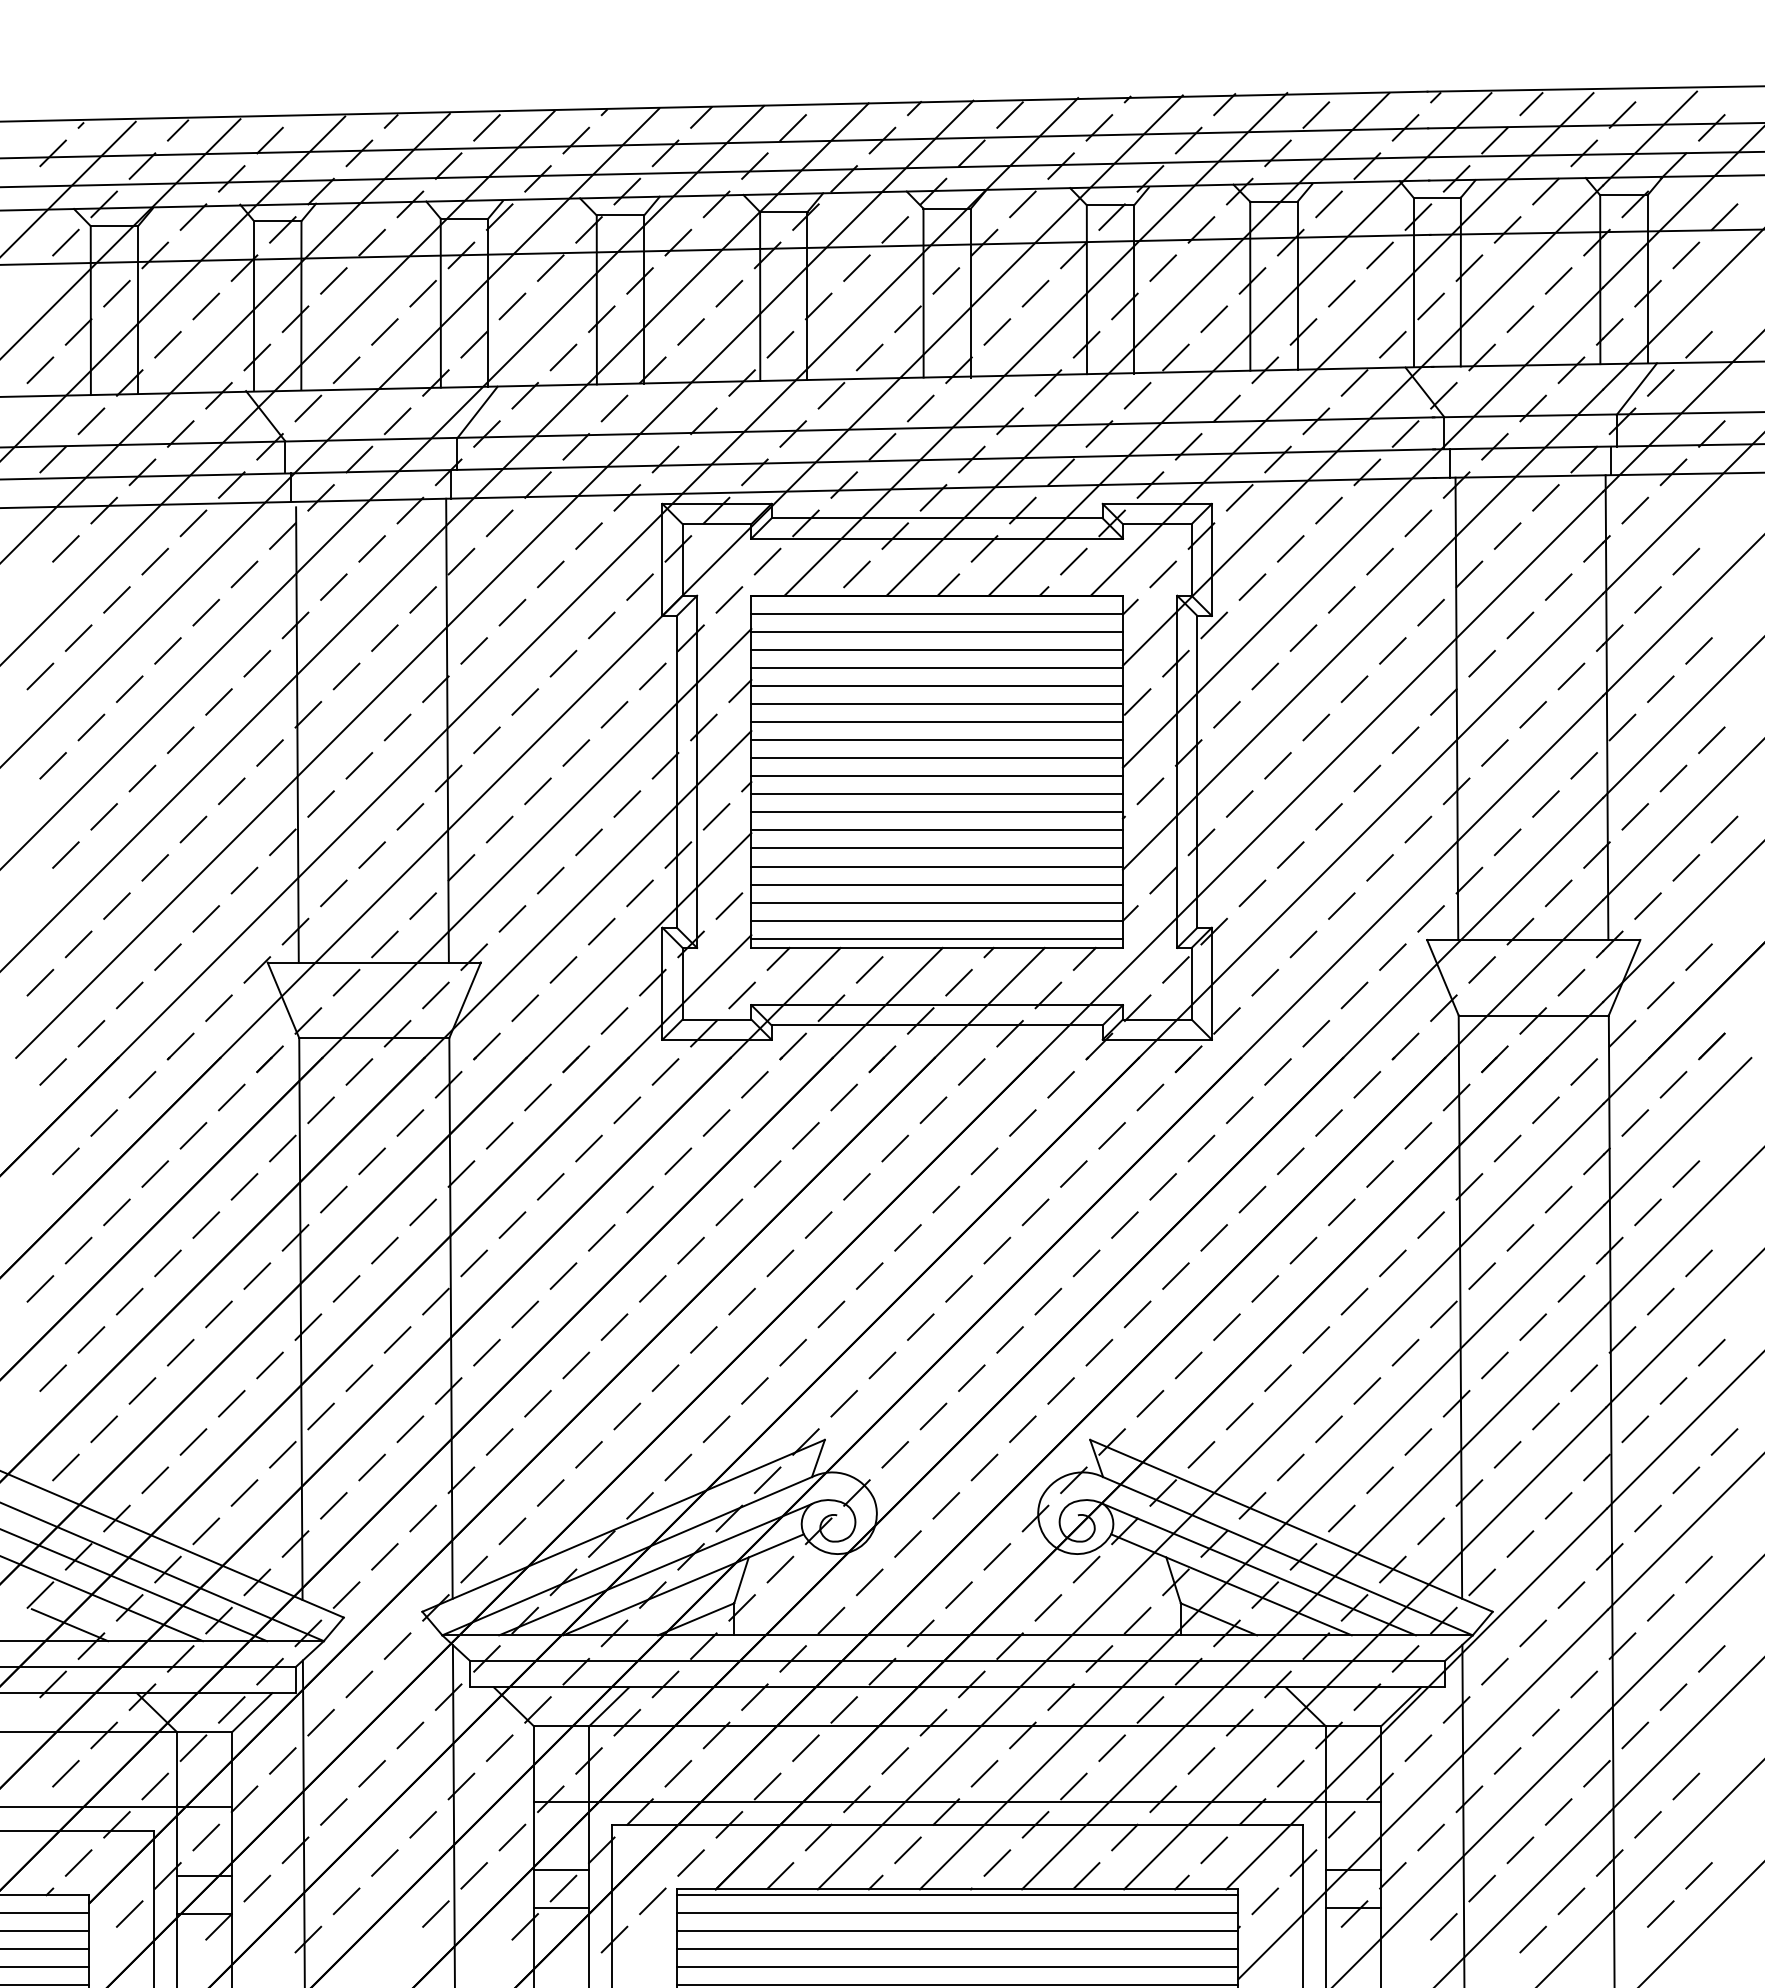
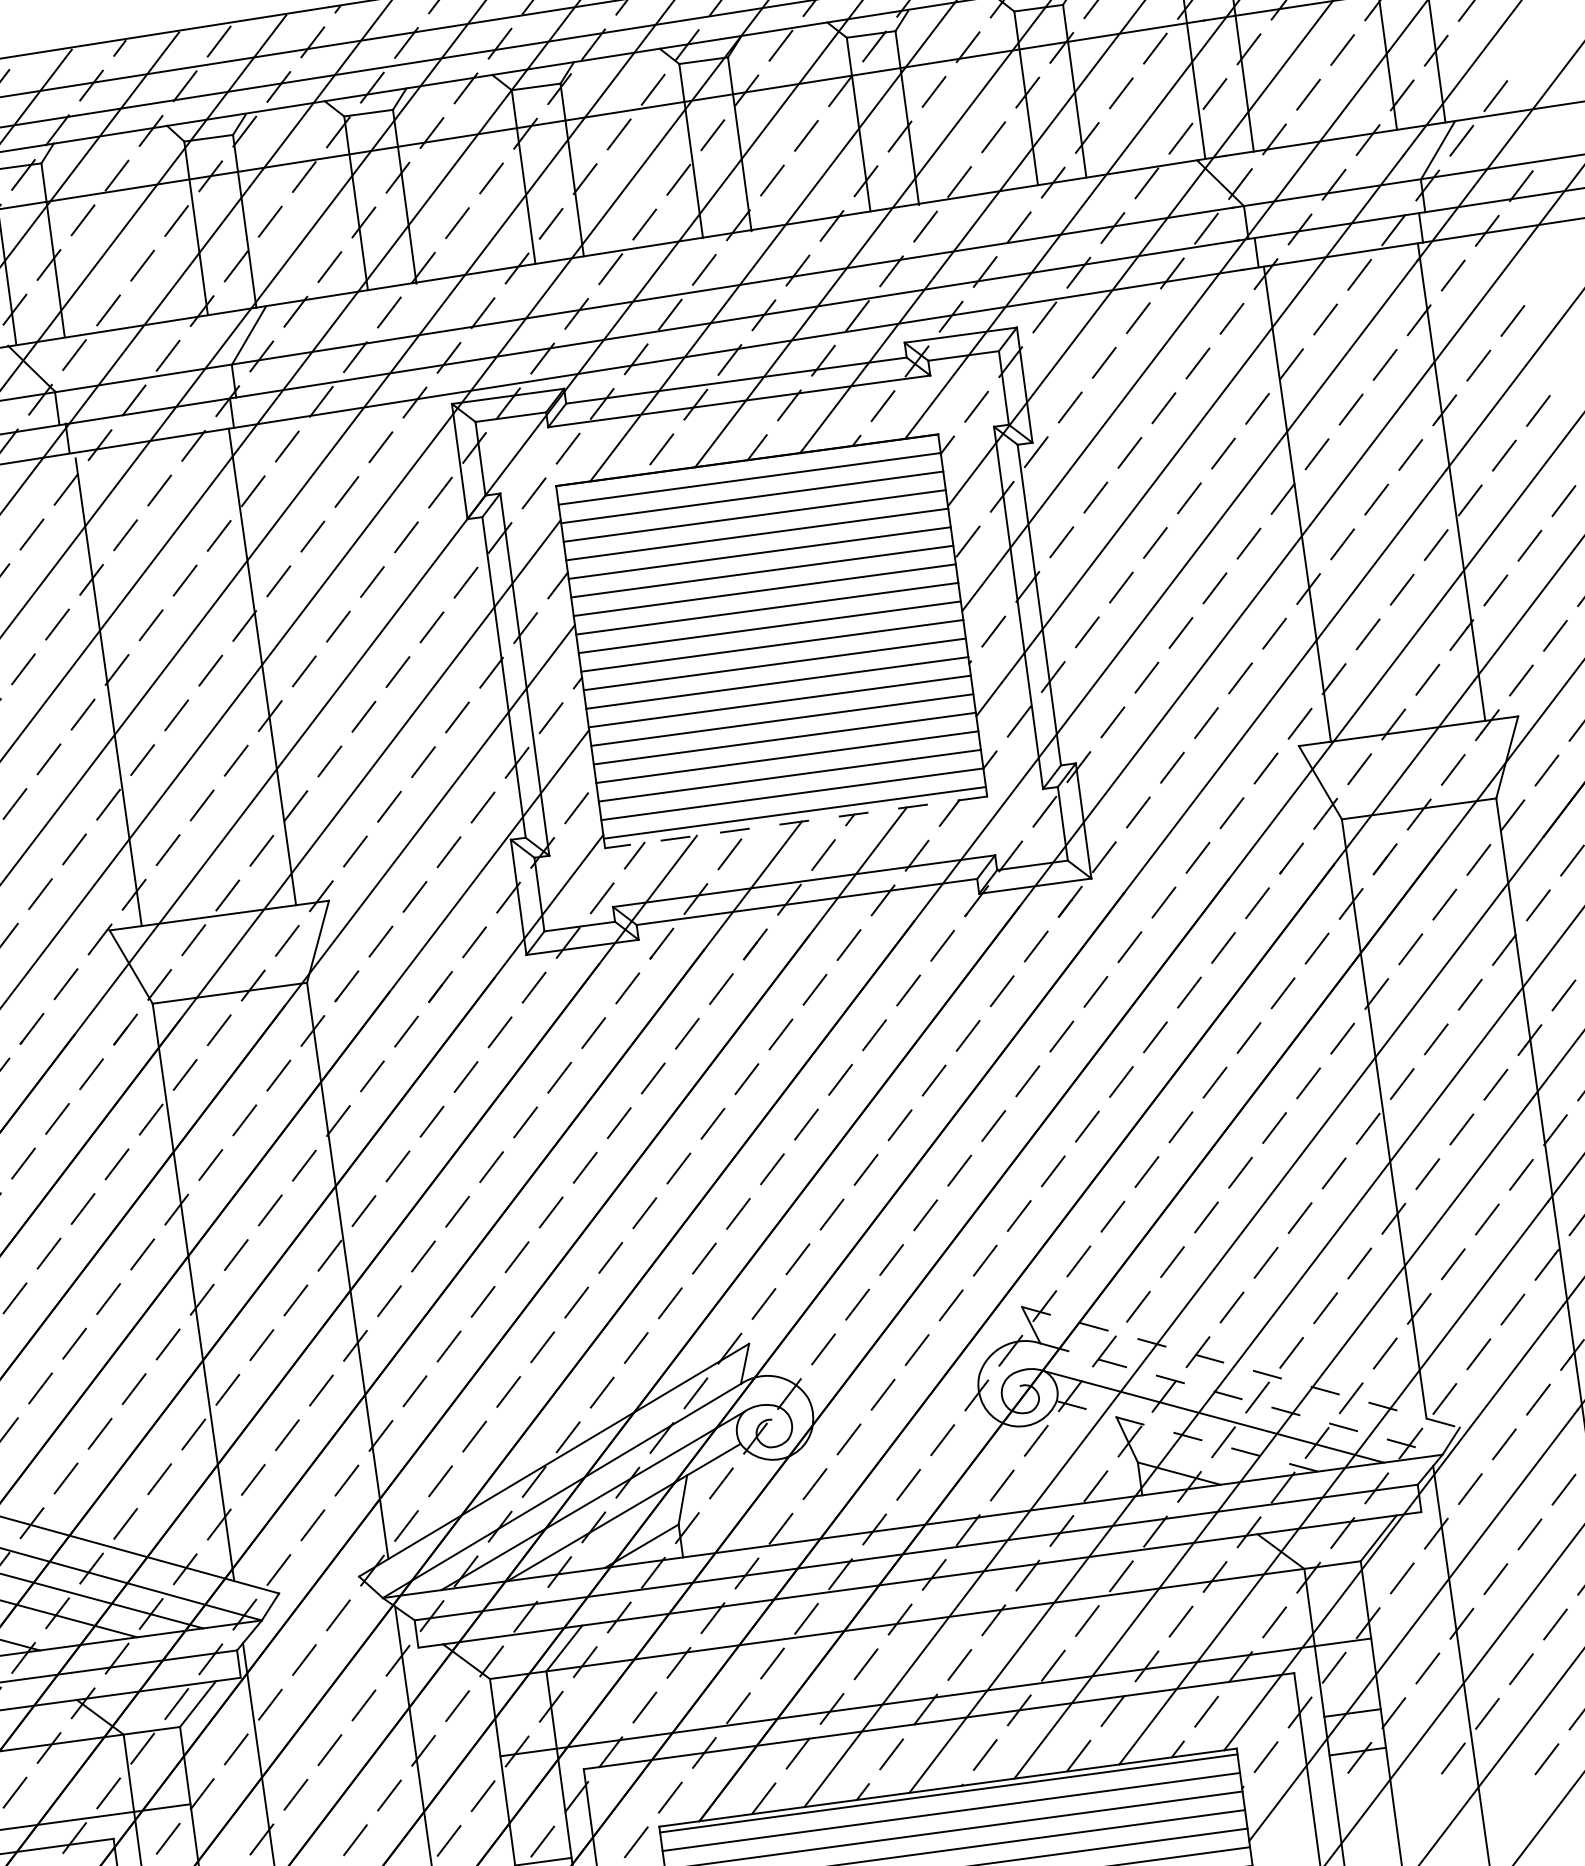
line: (937, 947) -> (796, 821), solid -> dashed
line: (1291, 1525) -> (1240, 1367), solid -> dashed
line: (1288, 1556) -> (1242, 1399), solid -> dashed
line: (1231, 1584) -> (1187, 1436), solid -> dashed
line: (561, 1870) -> (538, 1823), removed

